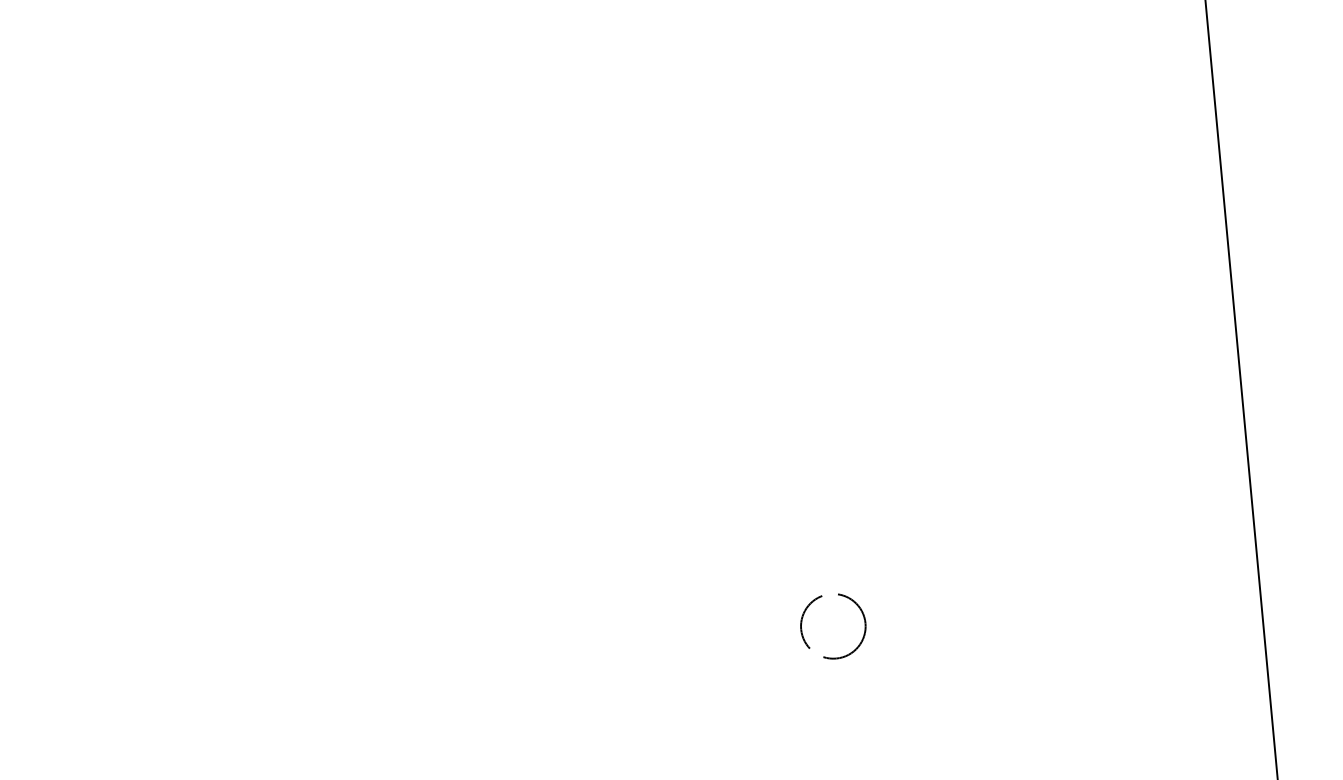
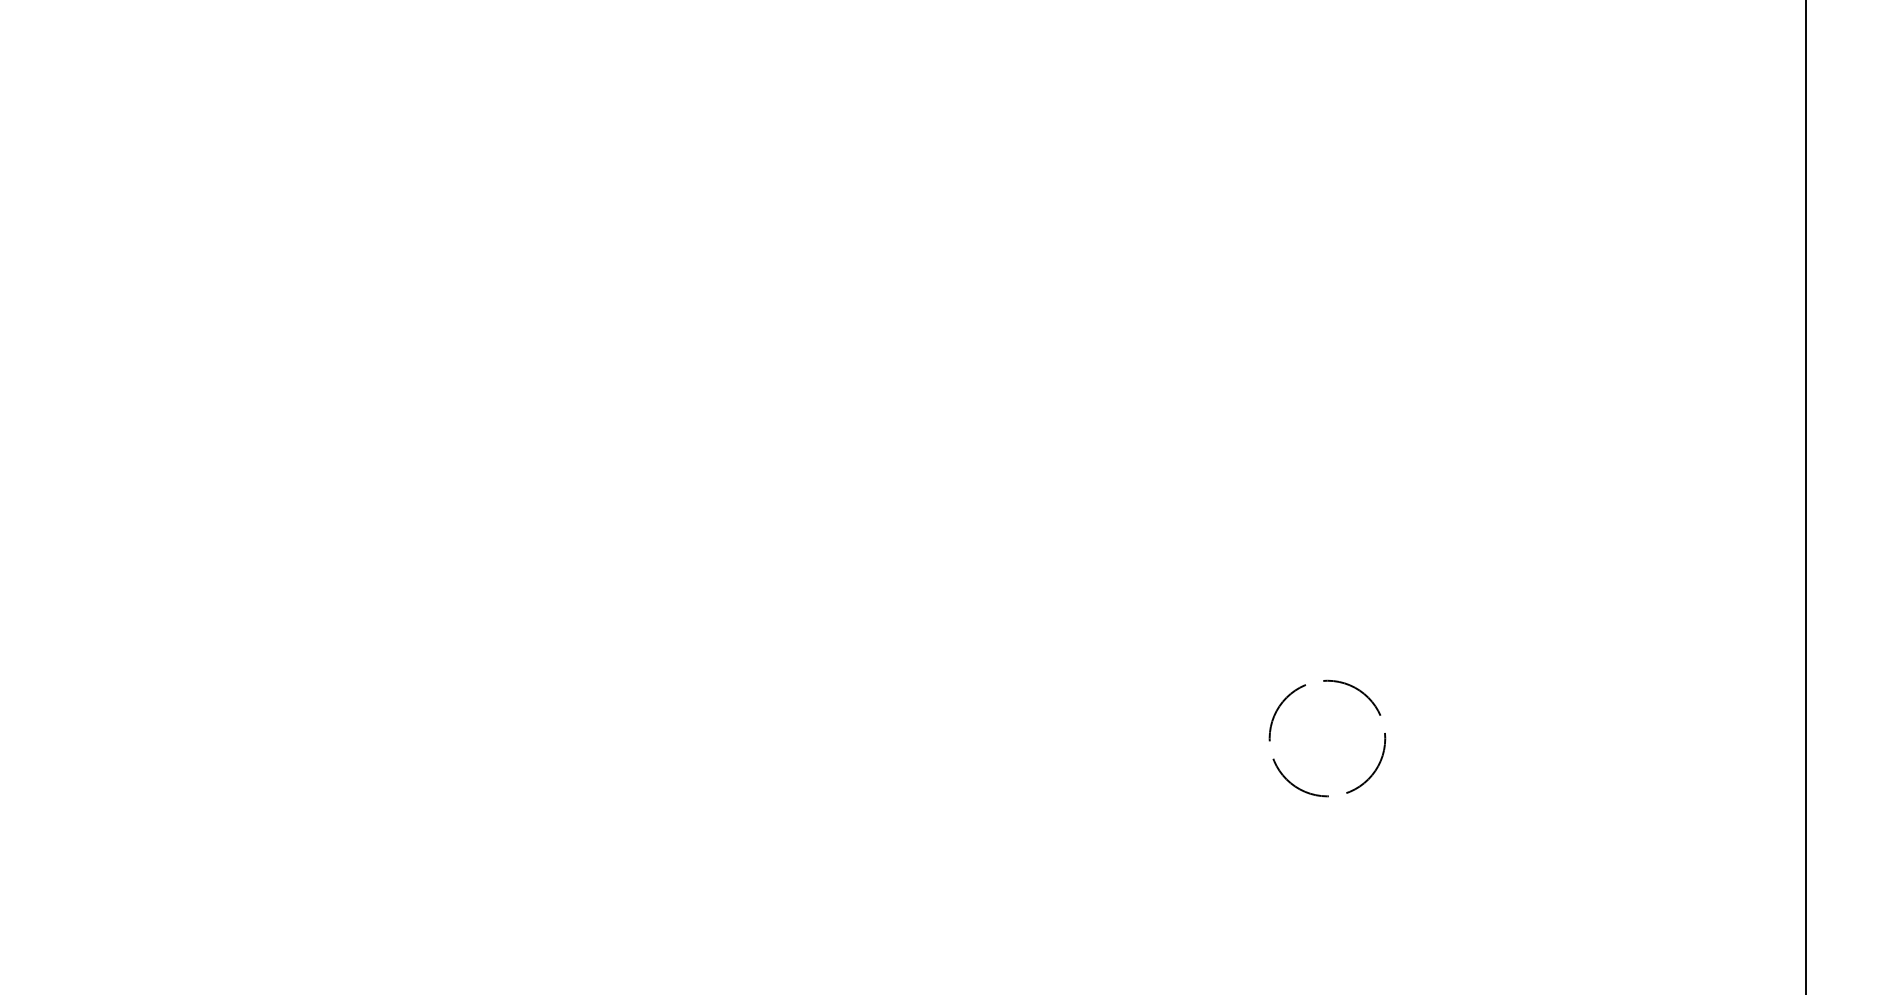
circle: (833, 626) -> (1327, 739), size x1.6

